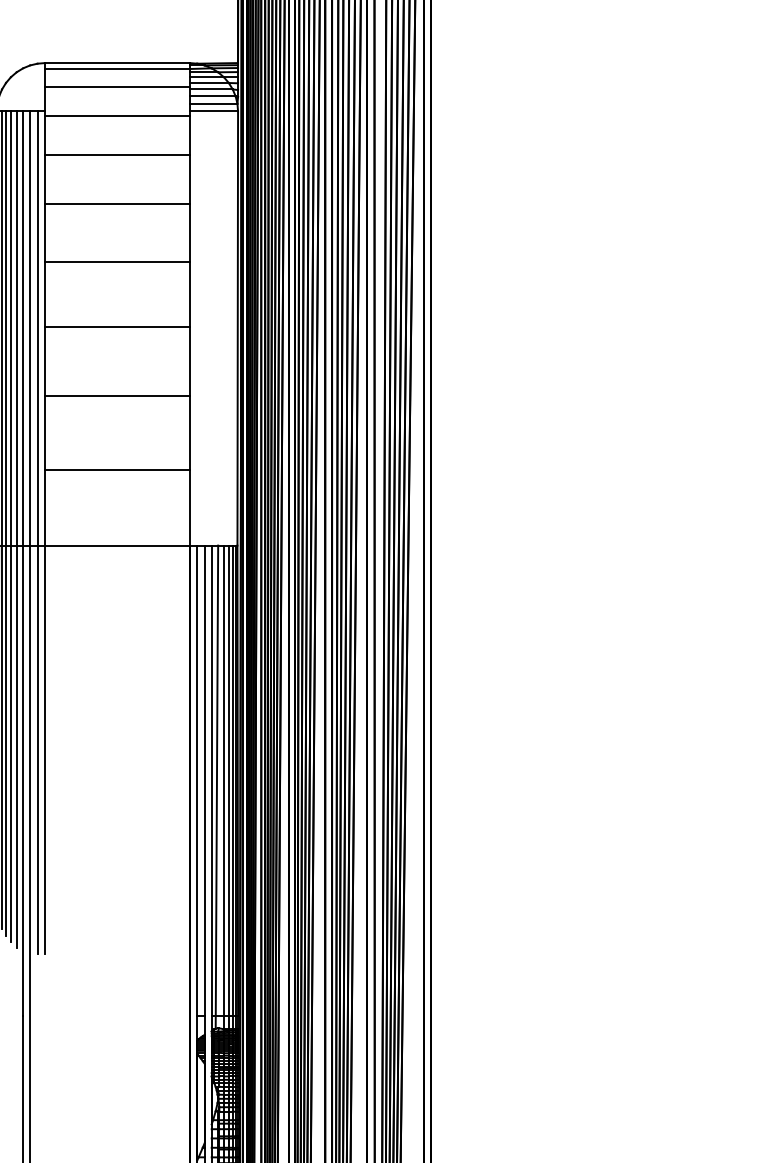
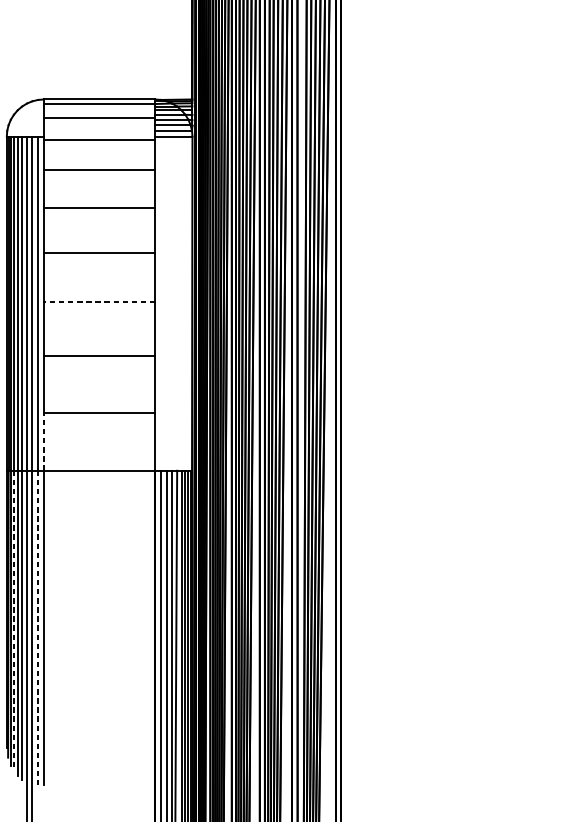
line: (116, 326) -> (98, 302), solid -> dashed
line: (45, 507) -> (44, 441), solid -> dashed
line: (6, 741) -> (14, 621), solid -> dashed
line: (37, 750) -> (38, 628), solid -> dashed

